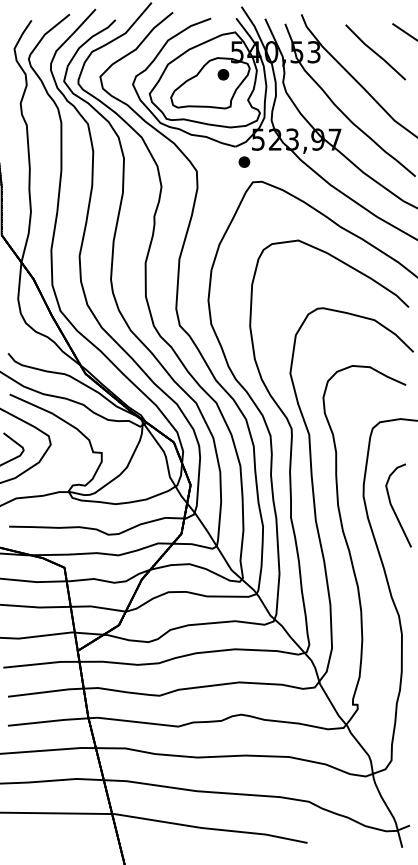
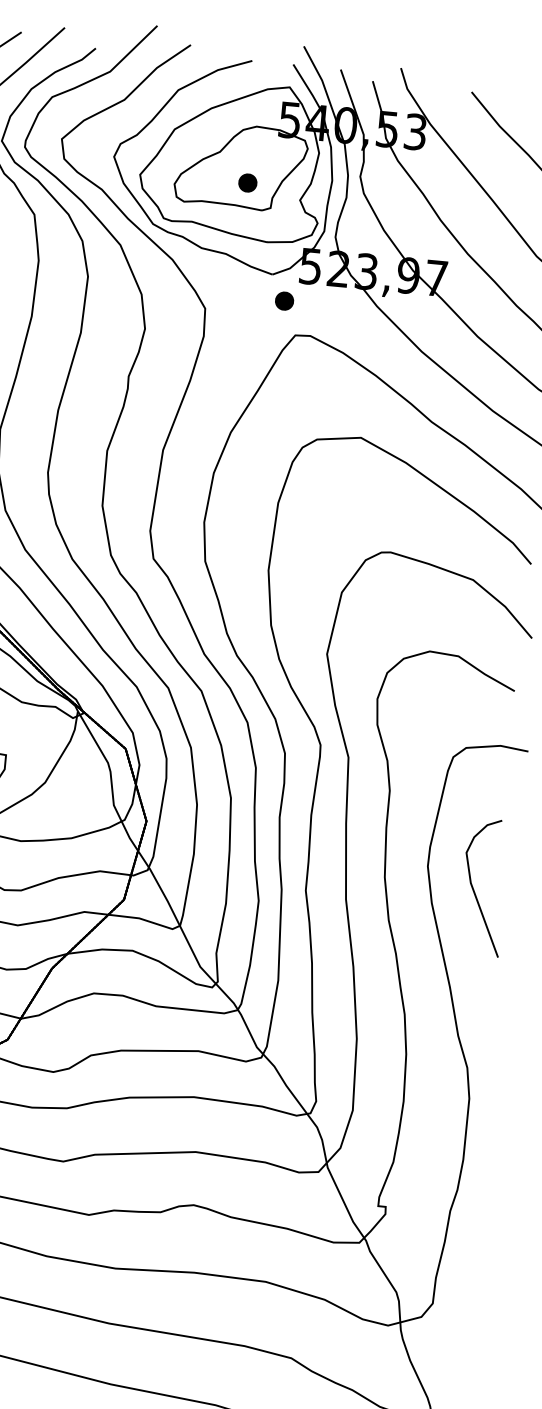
part: (223, 74) -> (247, 182), moved

